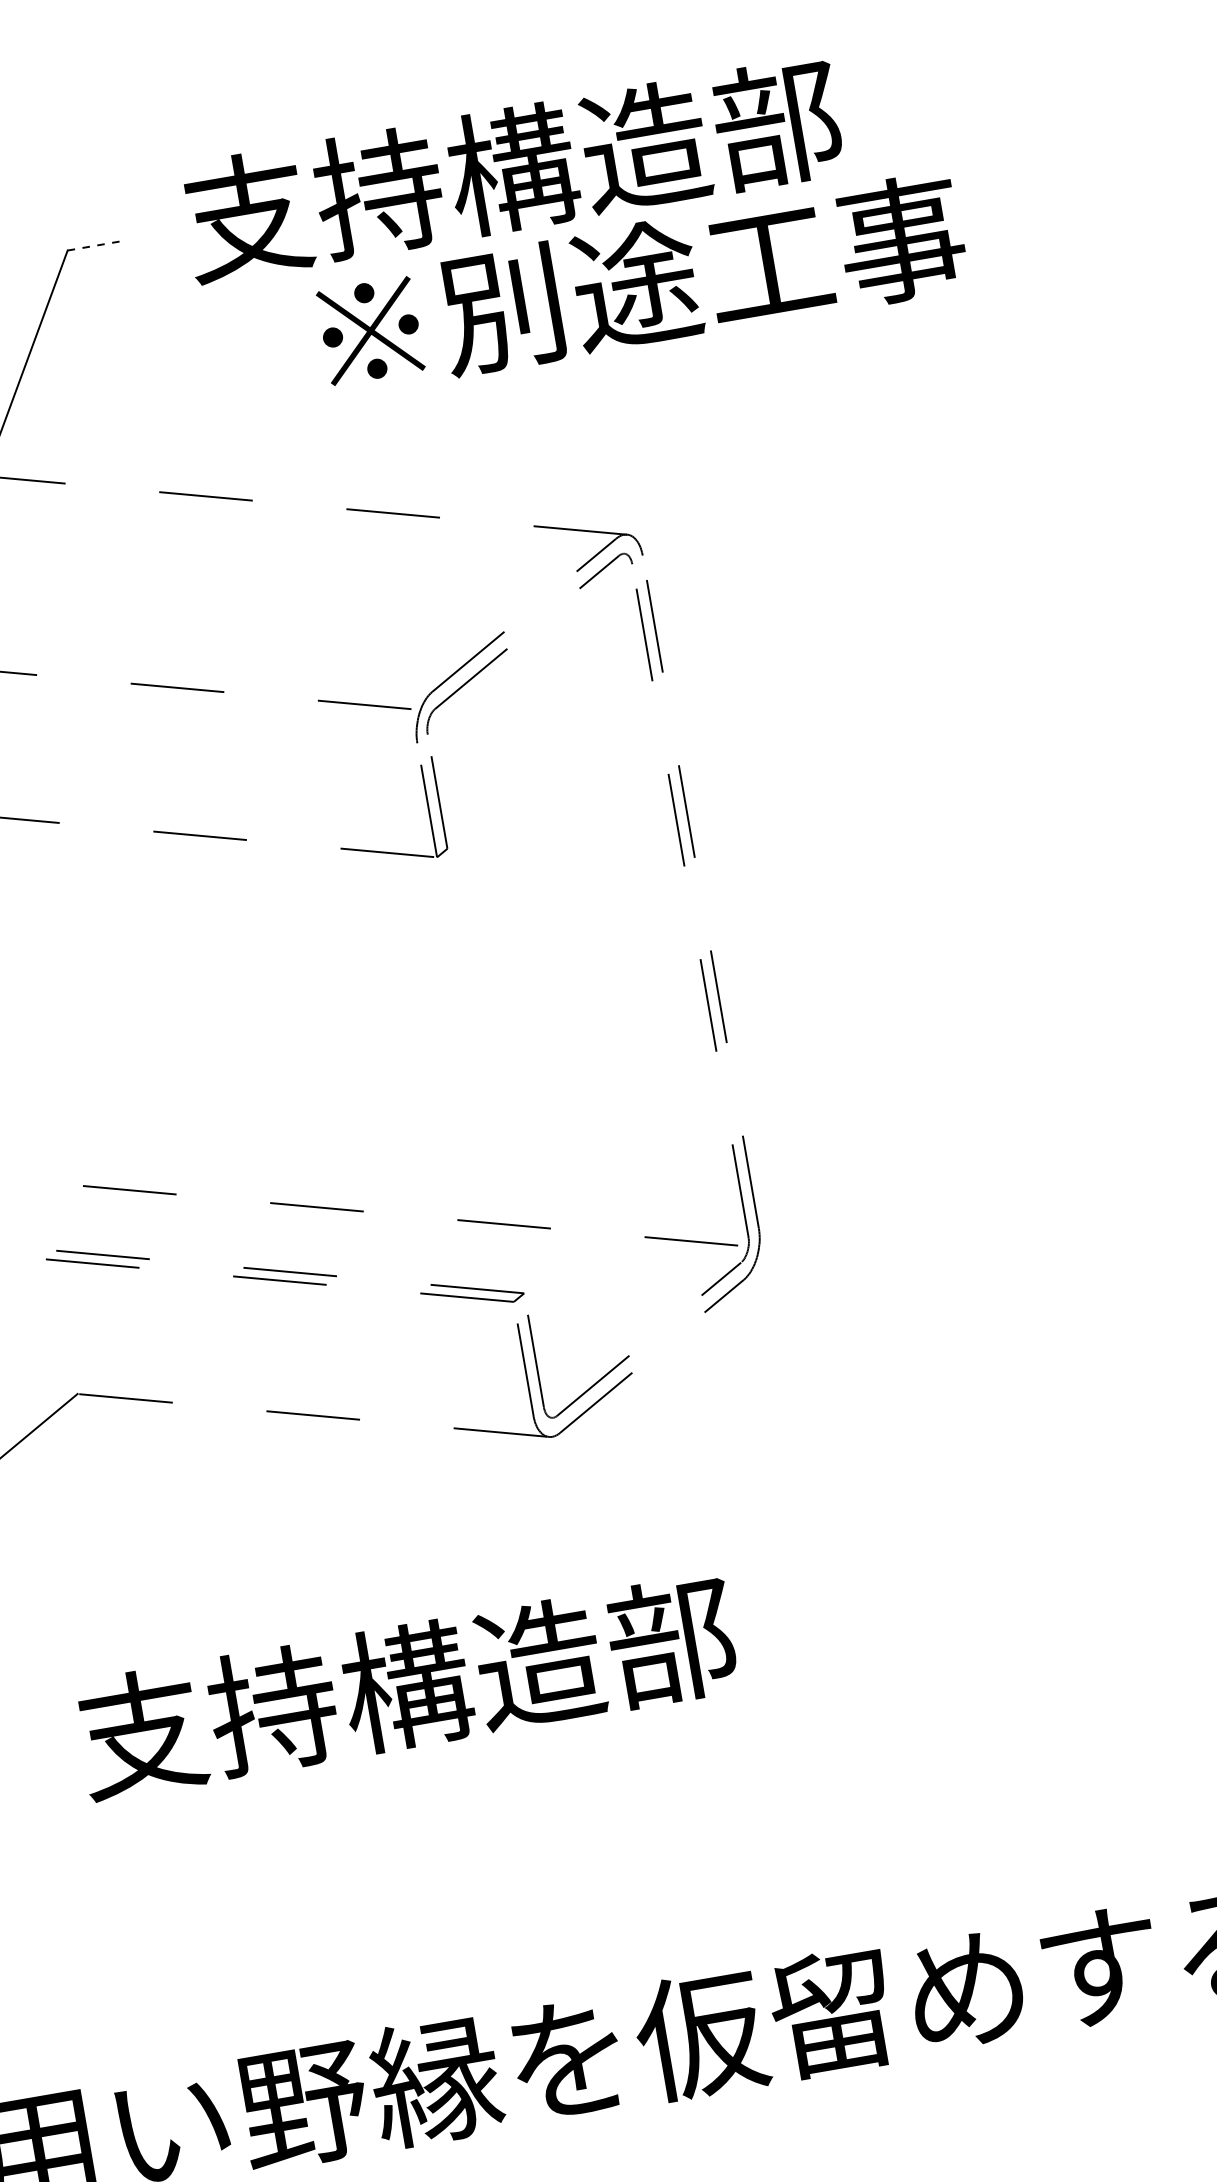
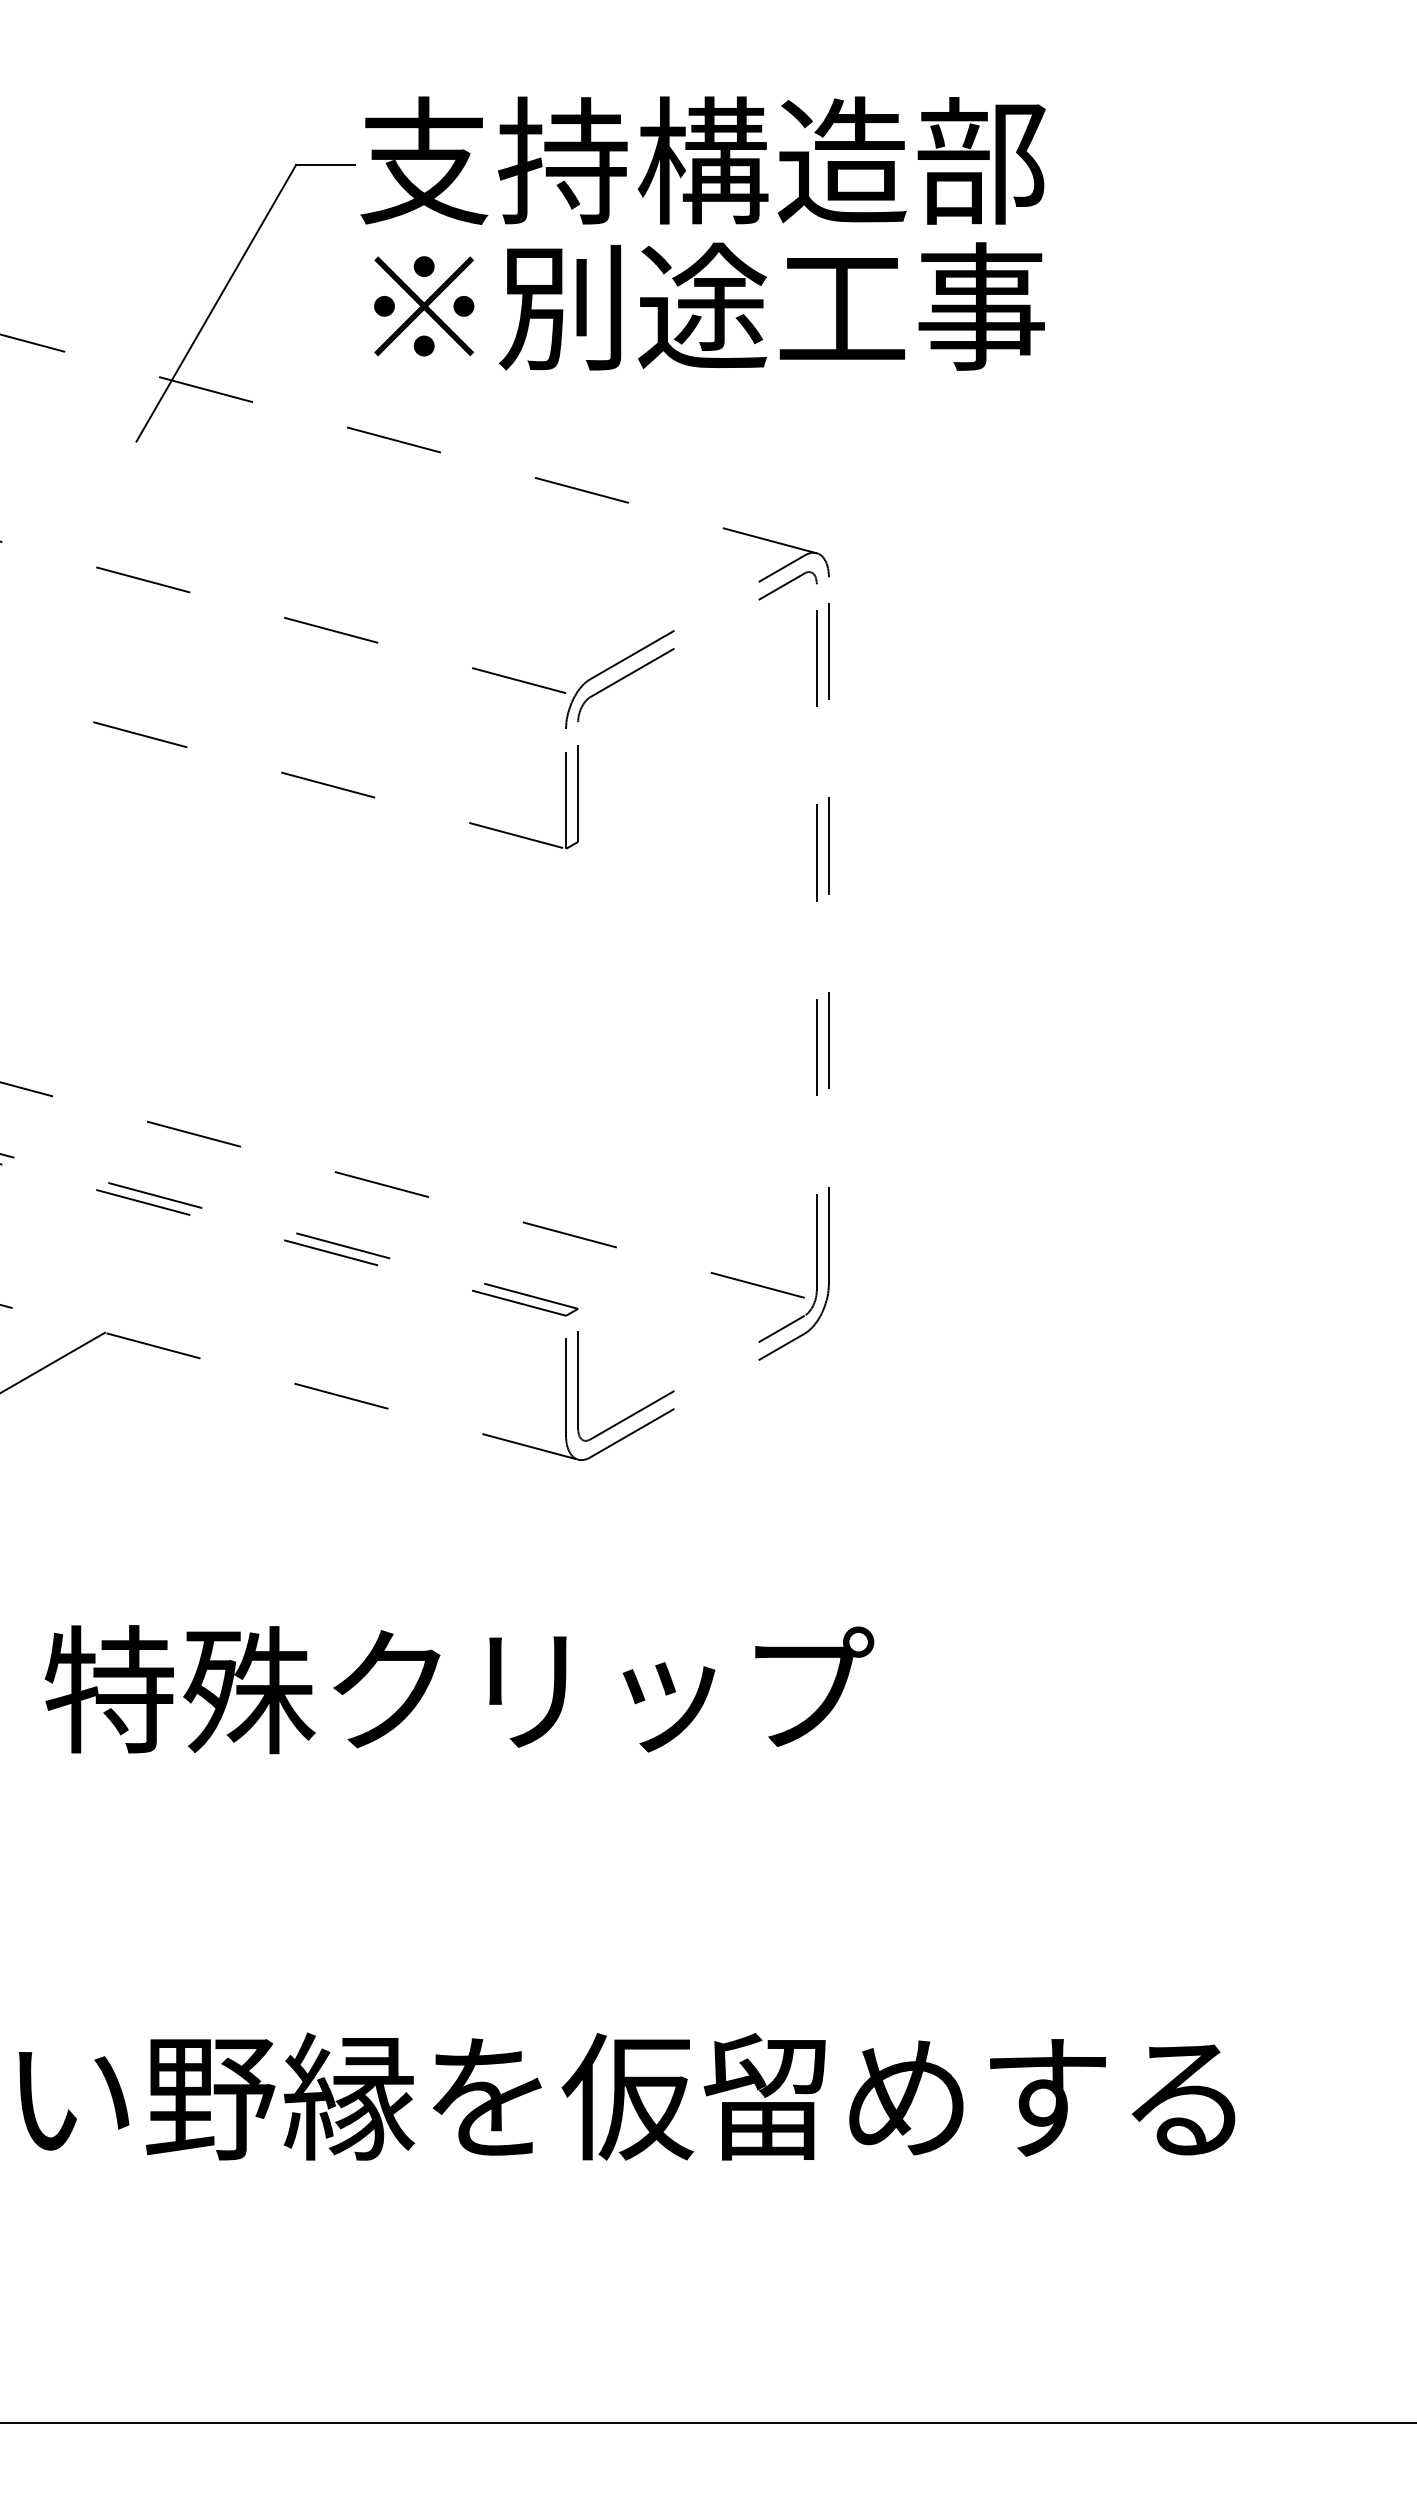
text: (511, 169) -> (702, 160), moved
line: (95, 245) -> (325, 164), dashed -> solid
text: (642, 284) -> (709, 306), moved
text: (473, 1675) -> (459, 1689), 支持構造部 -> 特殊クリップ

